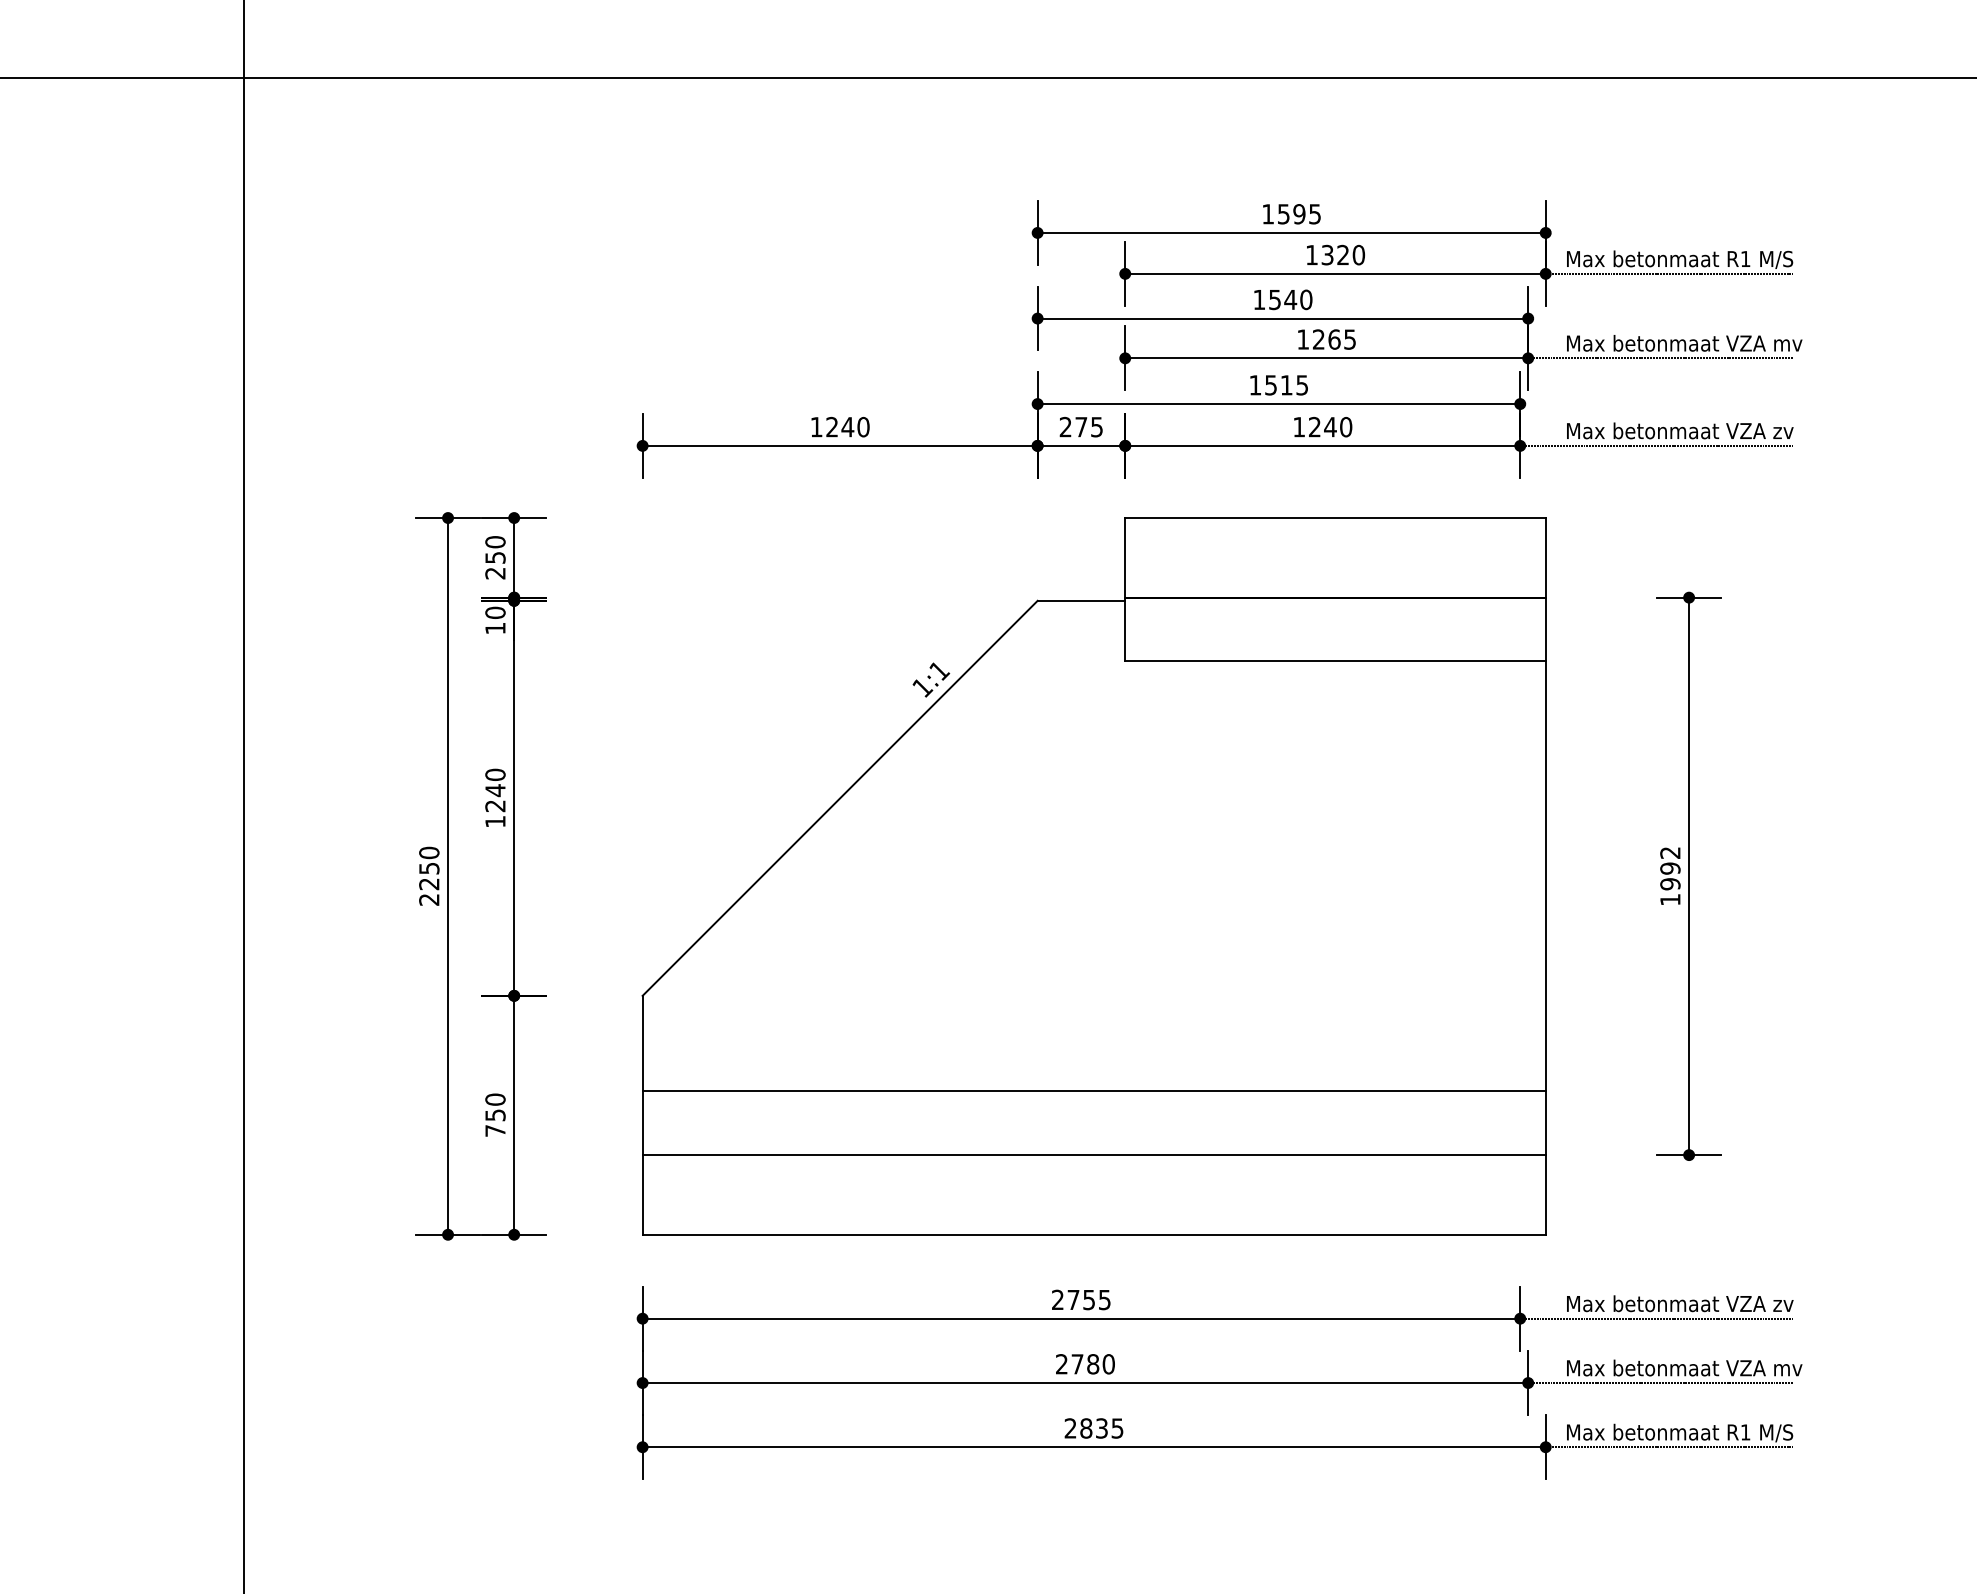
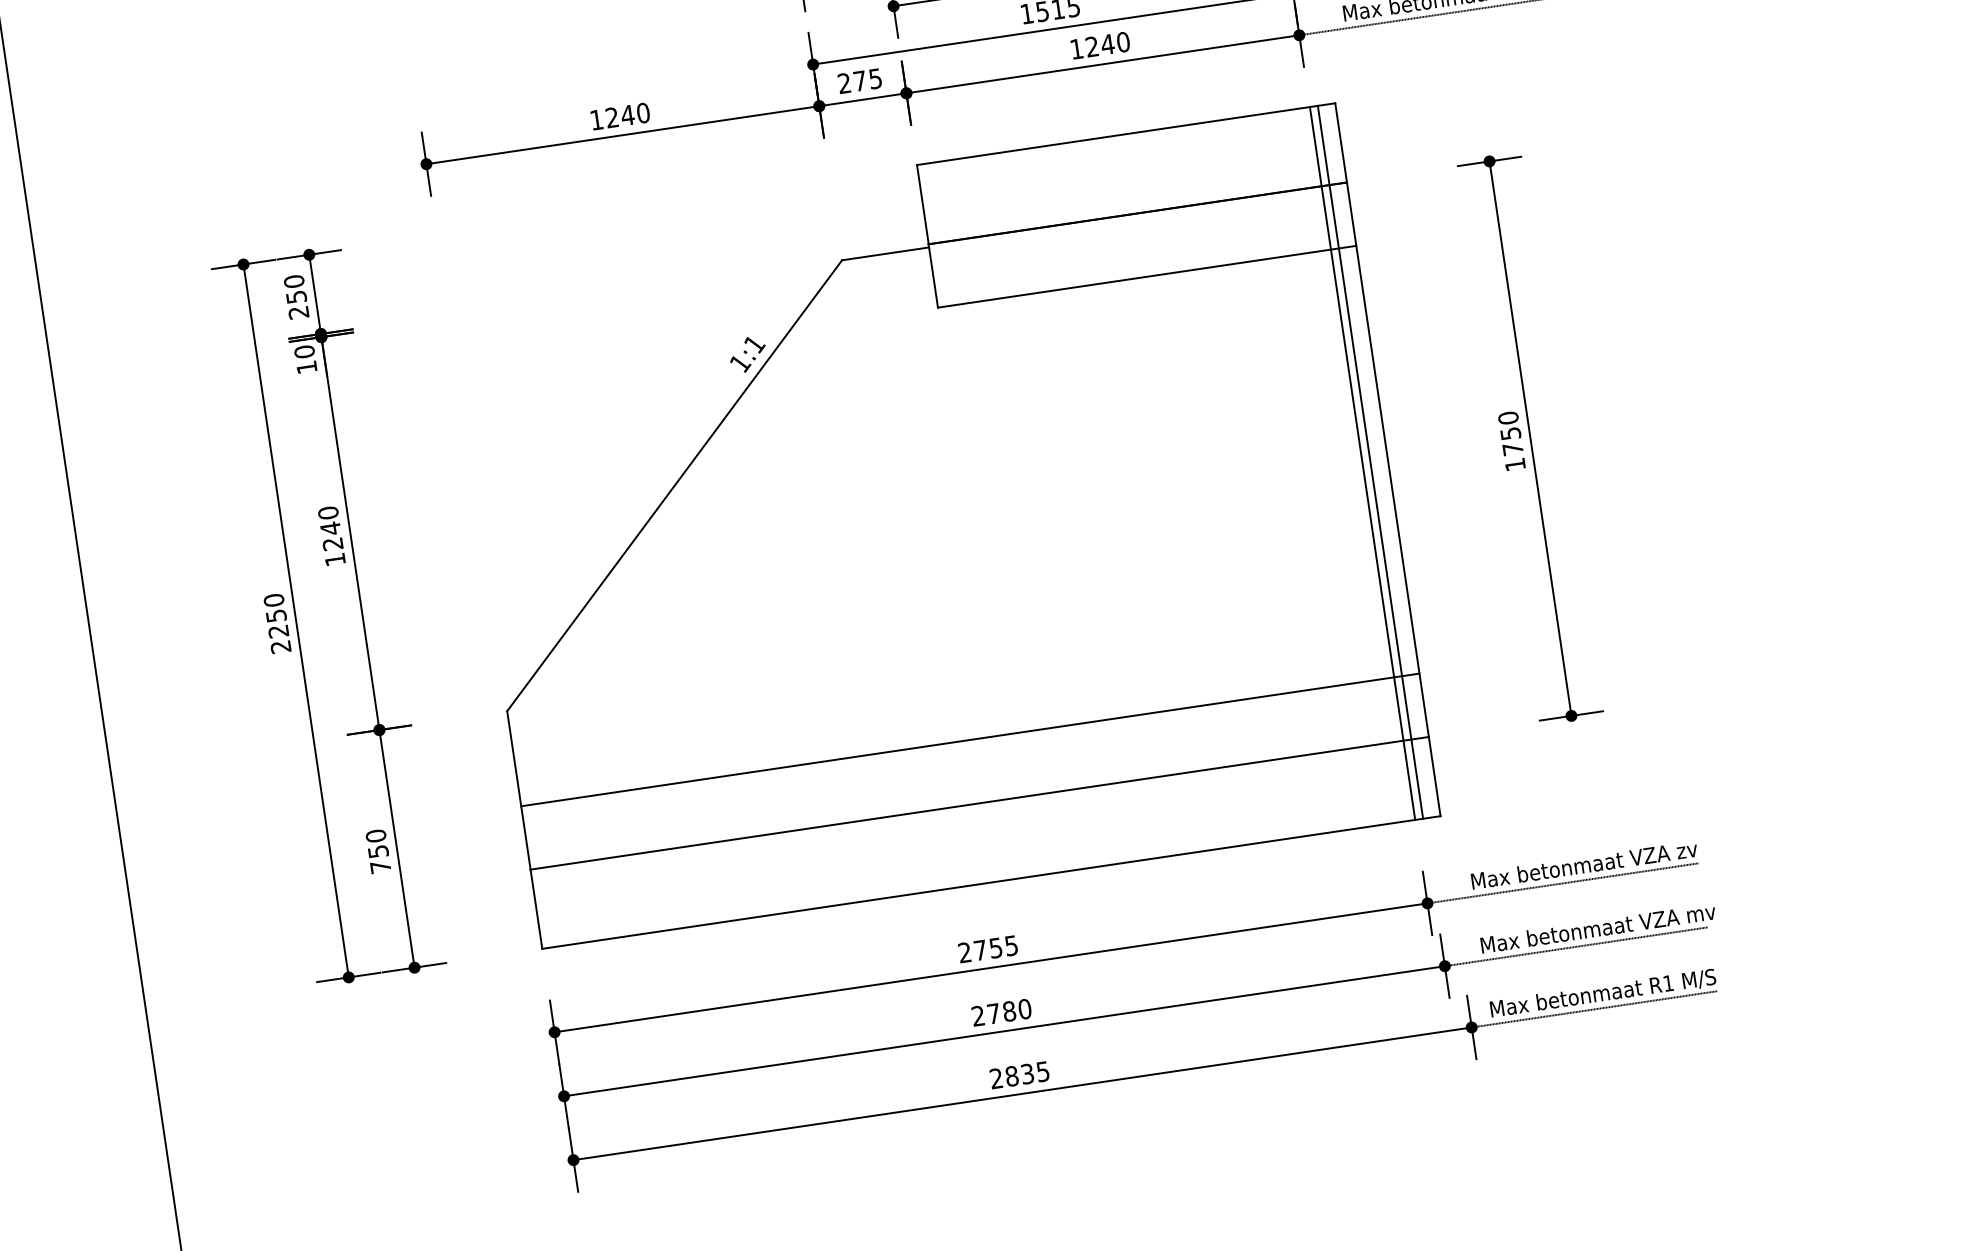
text: (1670, 868) -> (1510, 433), 1992 -> 1750
line: (1520, 876) -> (1362, 463), added
line: (1528, 876) -> (1370, 462), added

